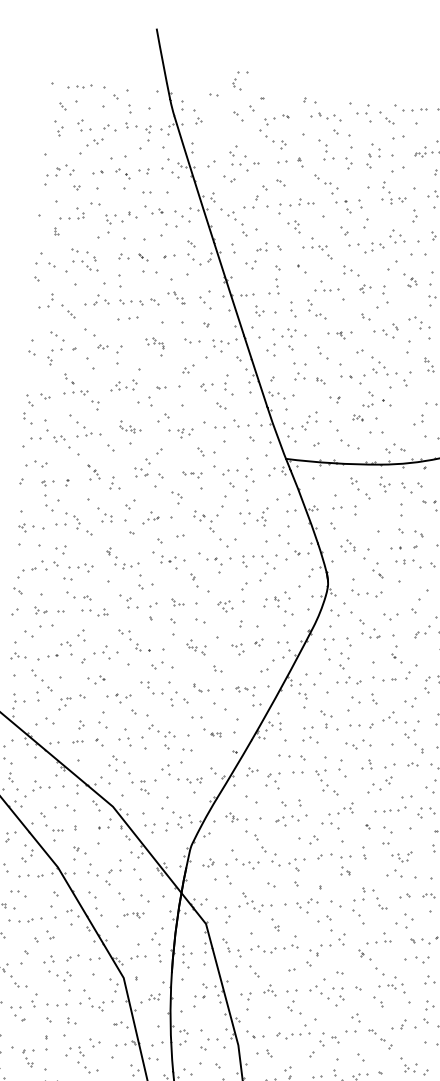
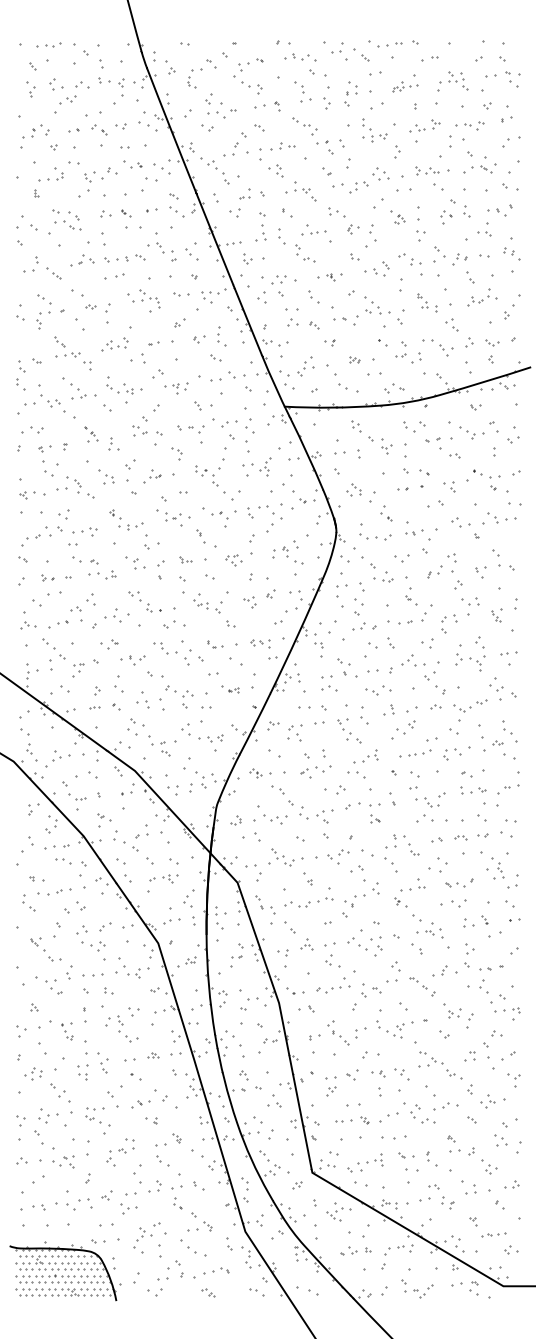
part: (239, 80) -> (194, 78), moved
part: (175, 297) -> (161, 251), size x1.67
part: (293, 309) -> (281, 236), moved
part: (154, 342) -> (143, 298), size x1.67
part: (367, 399) -> (400, 349), moved
part: (129, 426) -> (124, 385), size x1.67
part: (191, 474) -> (190, 429), size x1.43
part: (384, 484) -> (386, 446), moved
part: (405, 561) -> (414, 532), moved
part: (196, 647) -> (207, 603), size x1.43
part: (401, 855) -> (430, 799), size x1.43
part: (18, 893) -> (63, 861), moved
part: (133, 914) -> (163, 878), size x1.43

